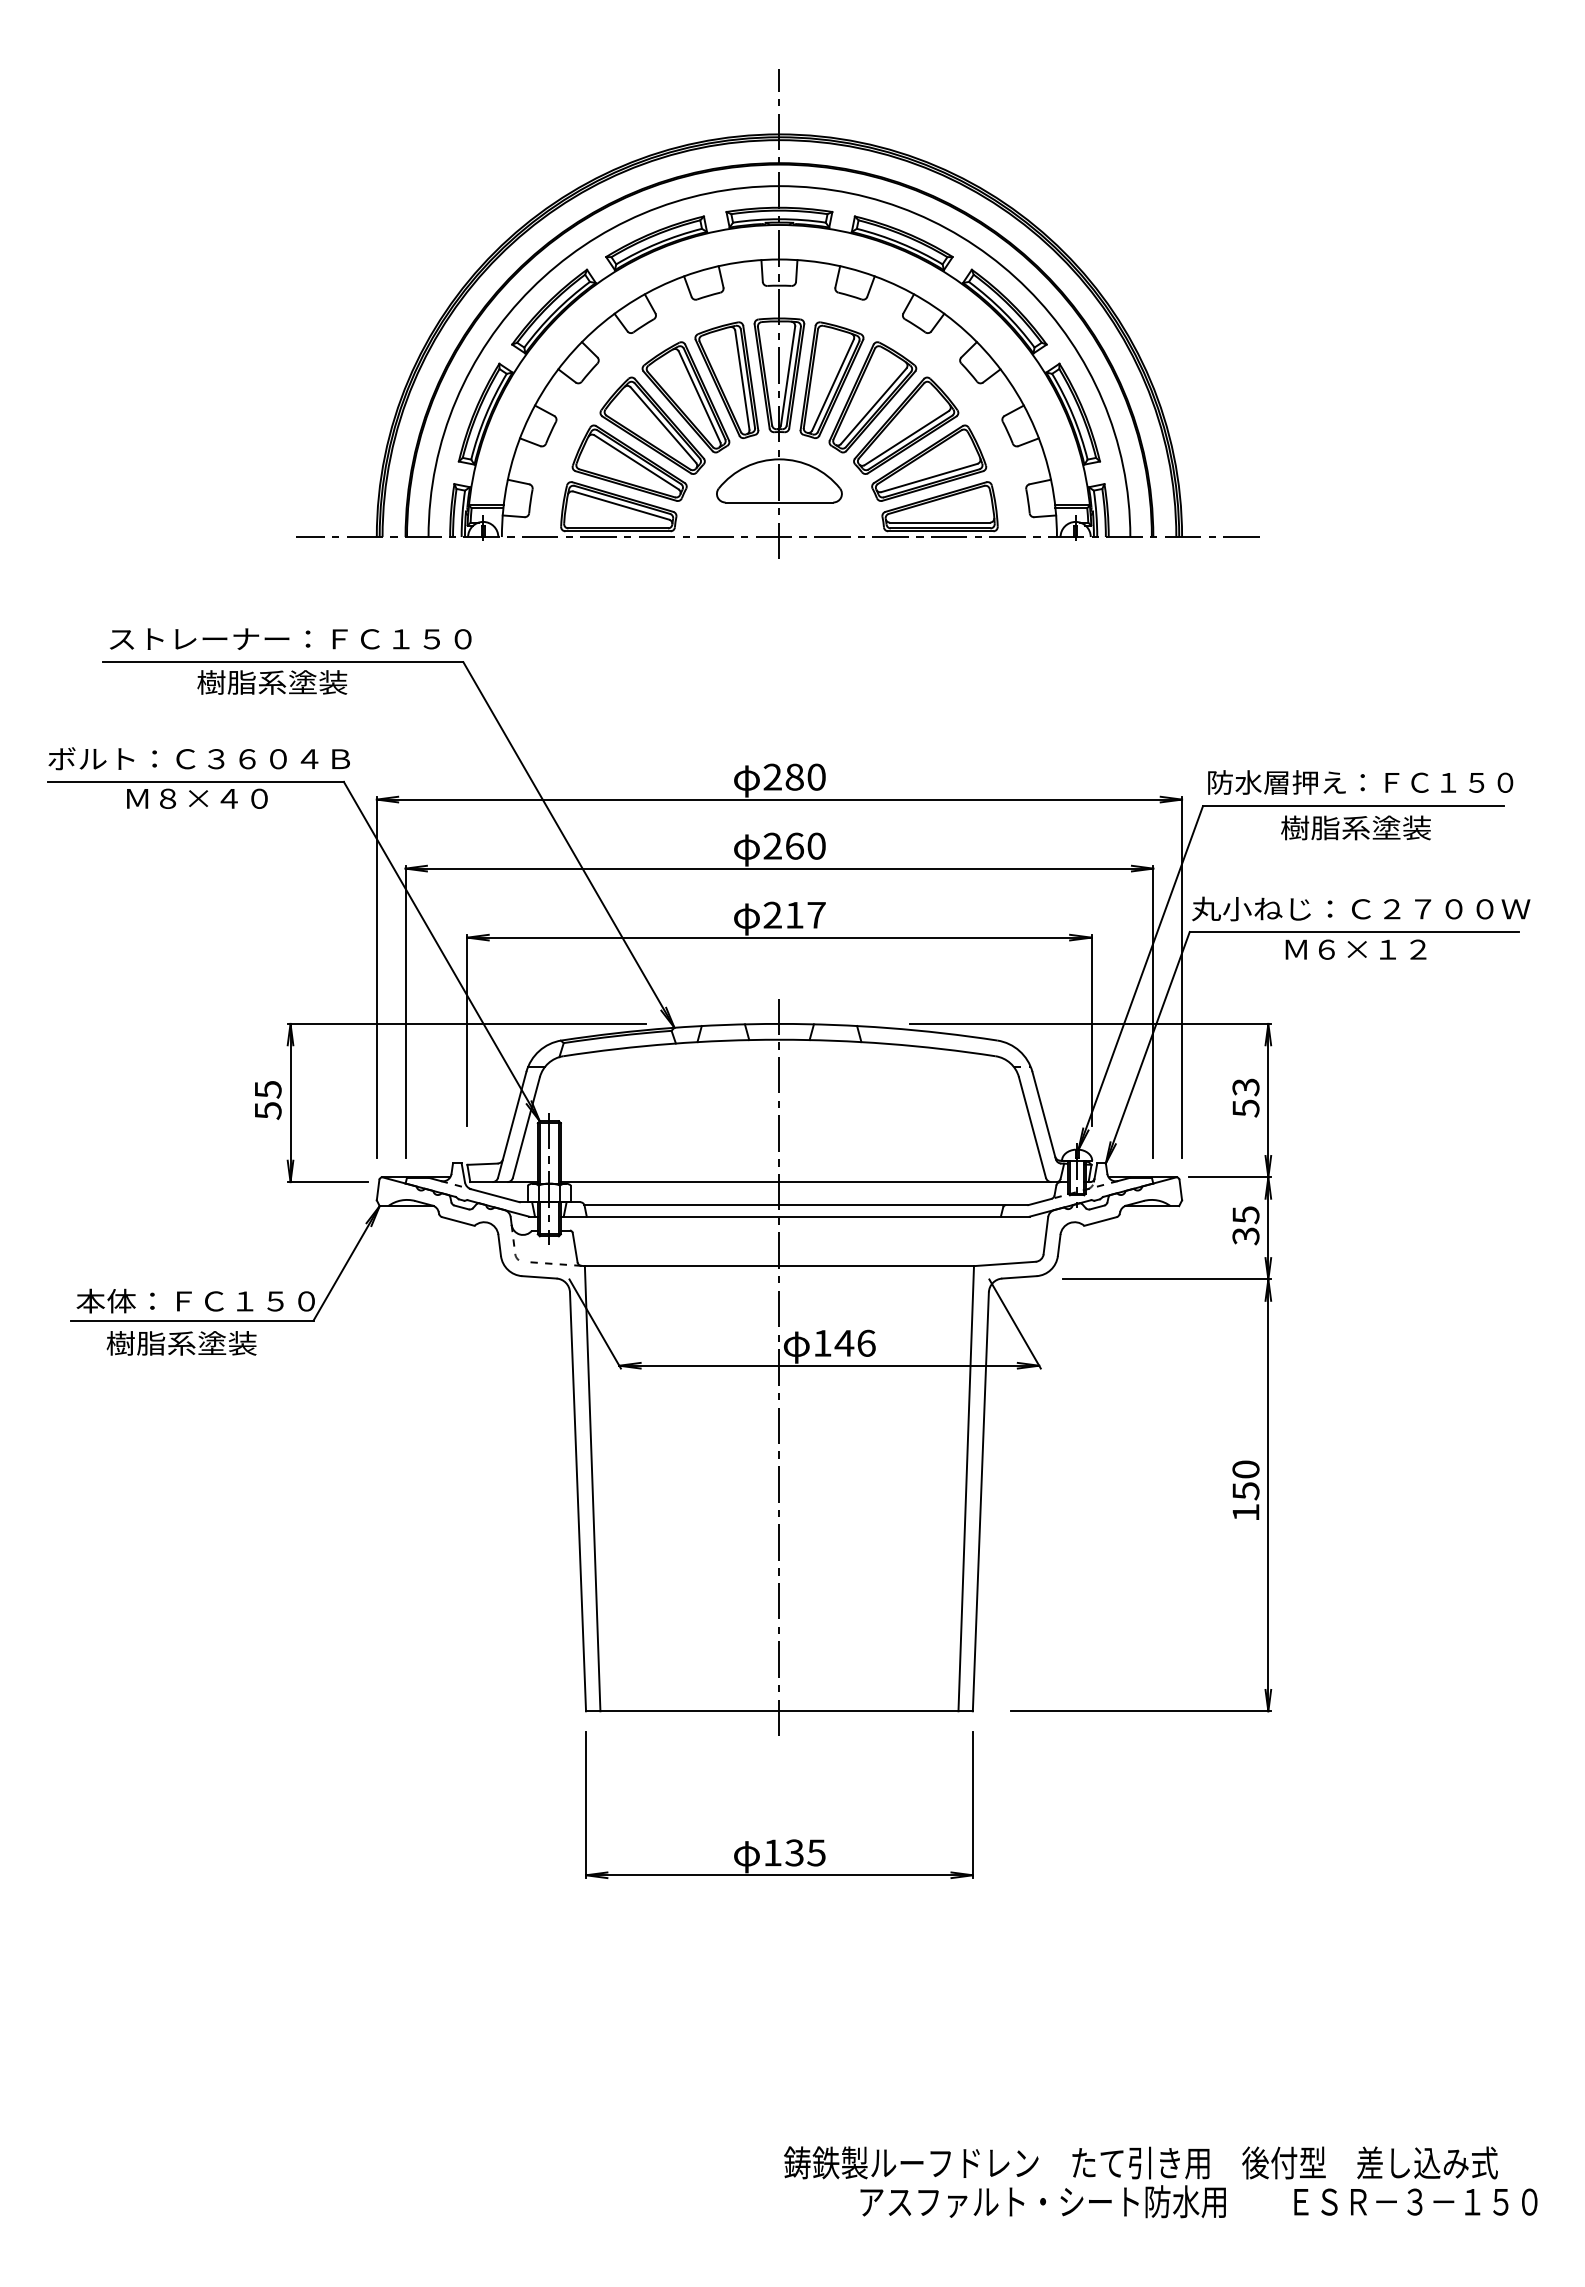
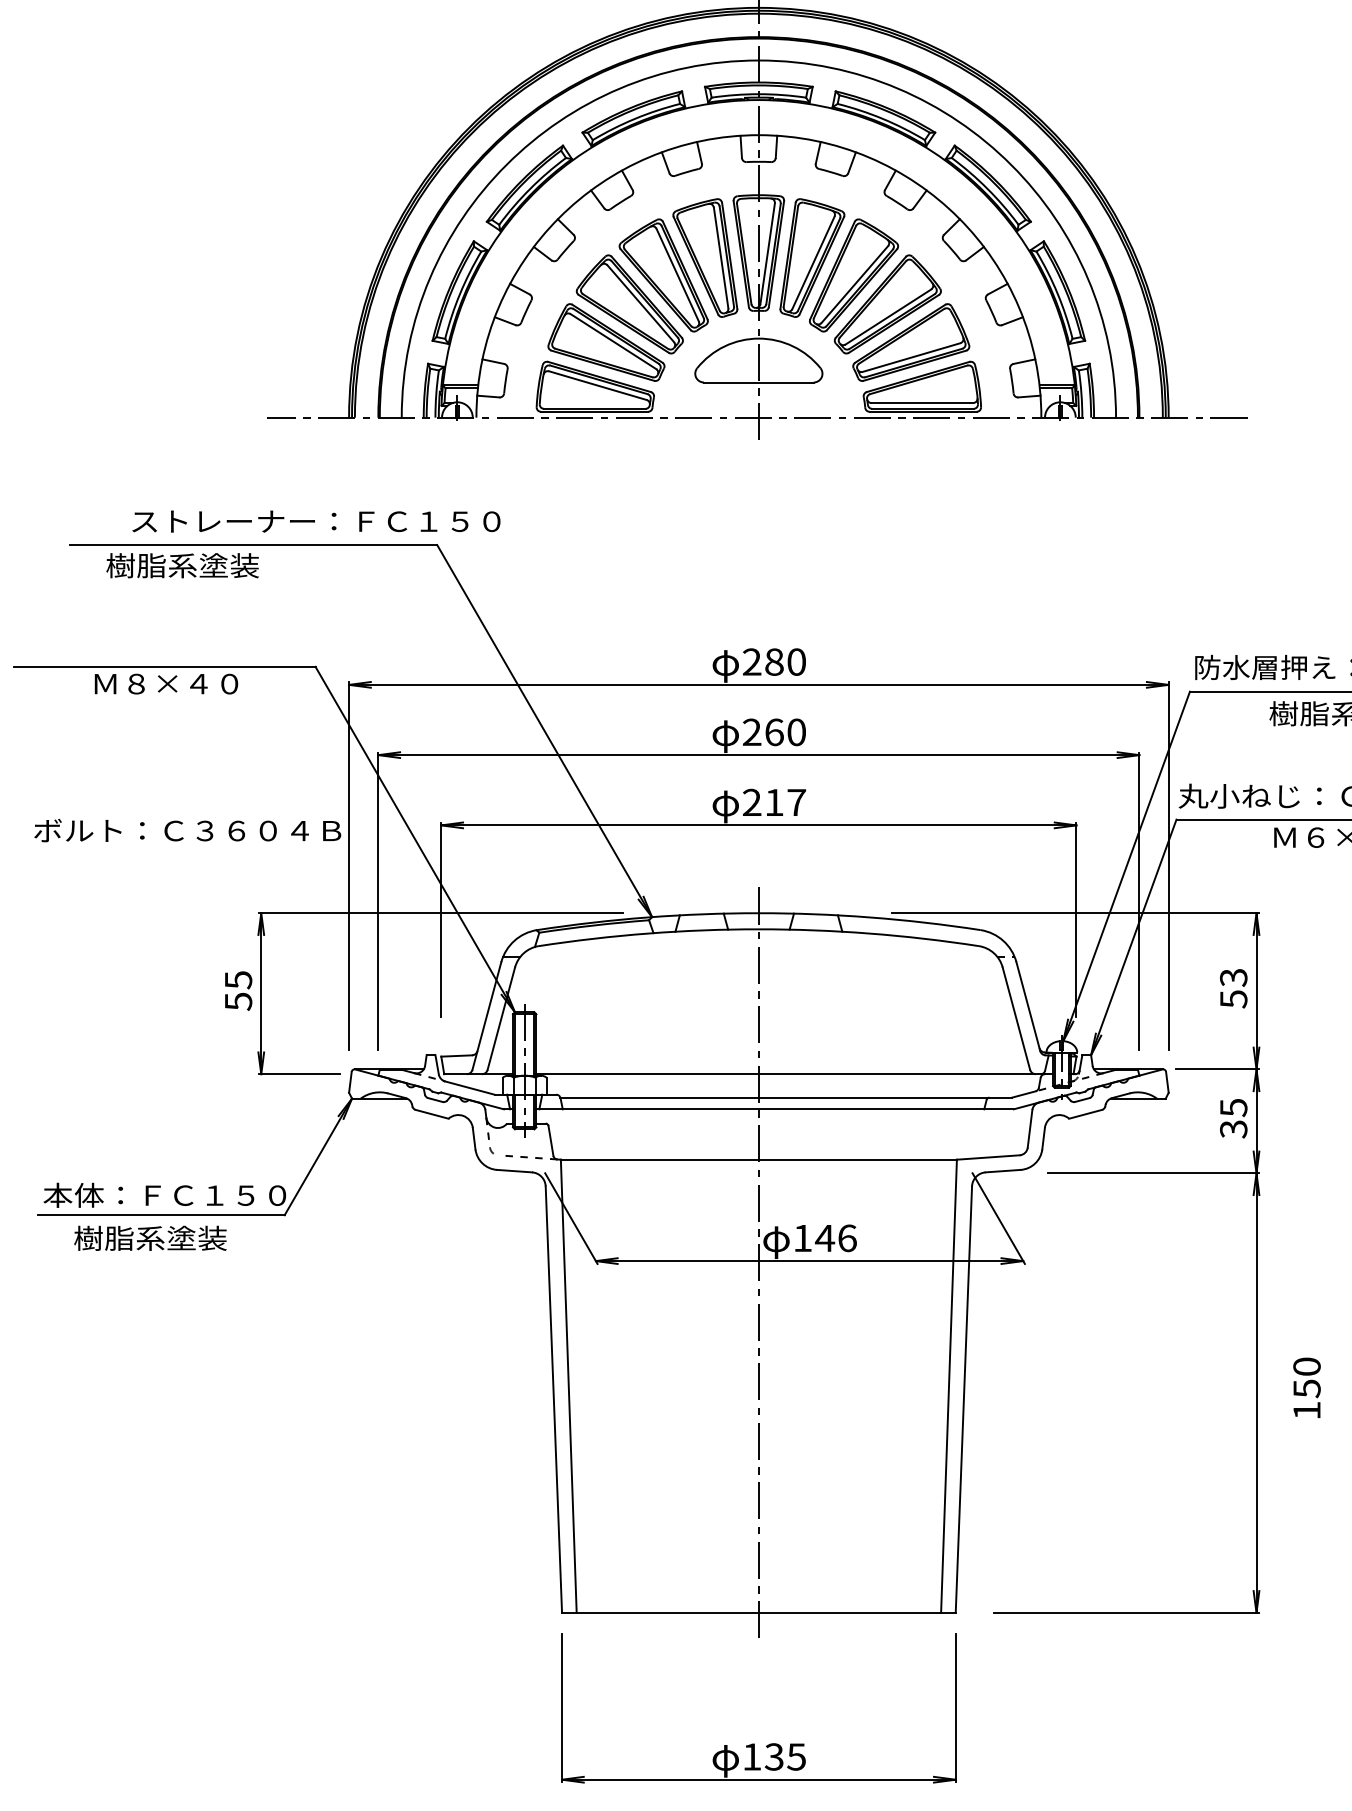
text: (290, 638) -> (316, 520), moved
text: (272, 682) -> (182, 565), moved
text: (198, 758) -> (186, 830), moved
text: (1245, 1489) -> (1306, 1387), moved

